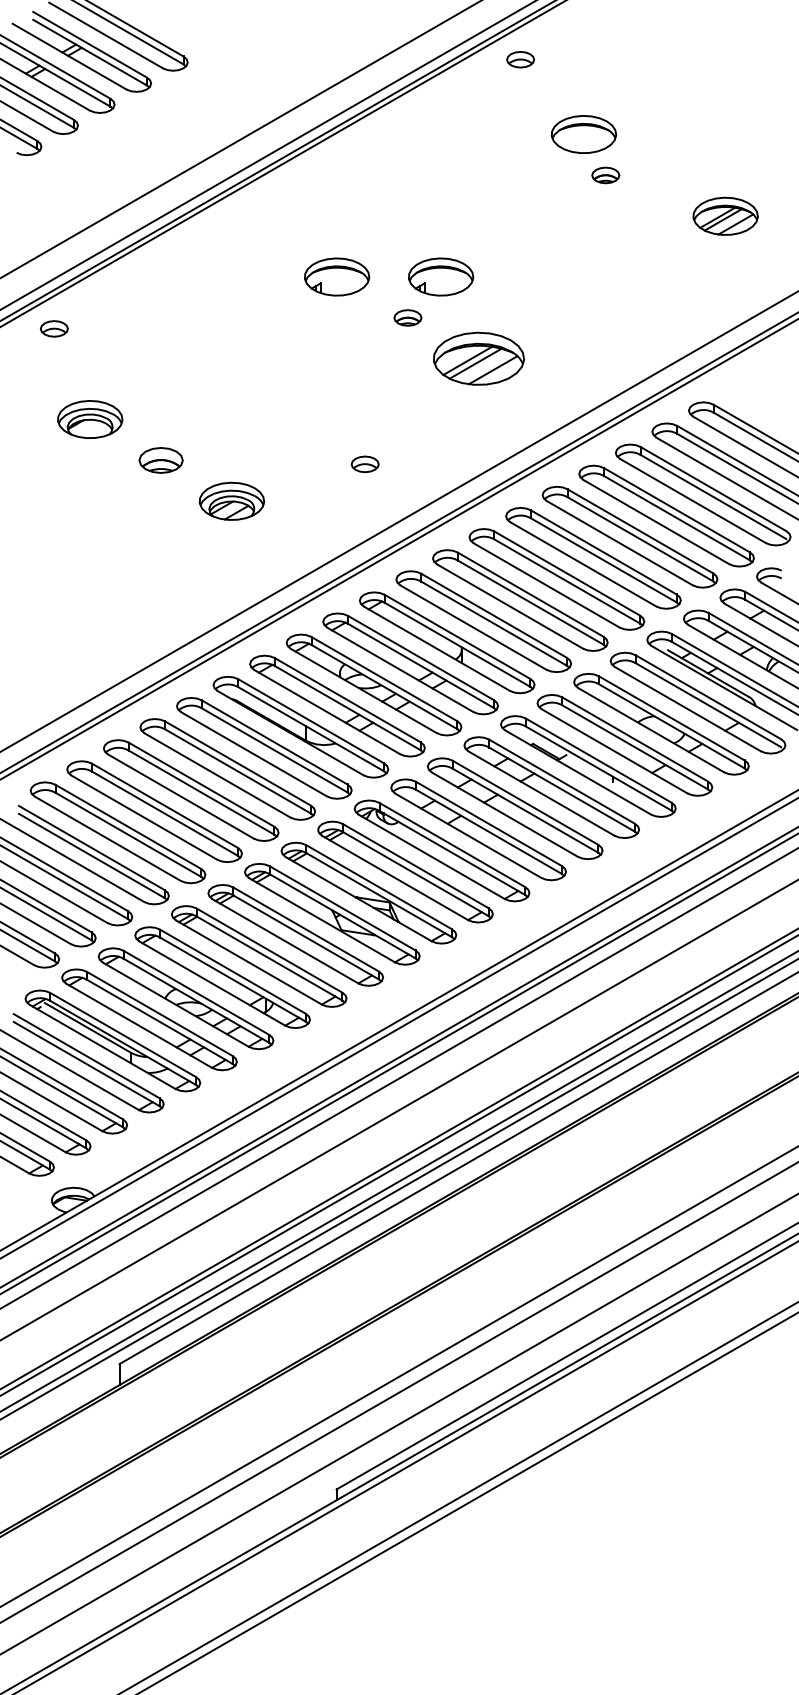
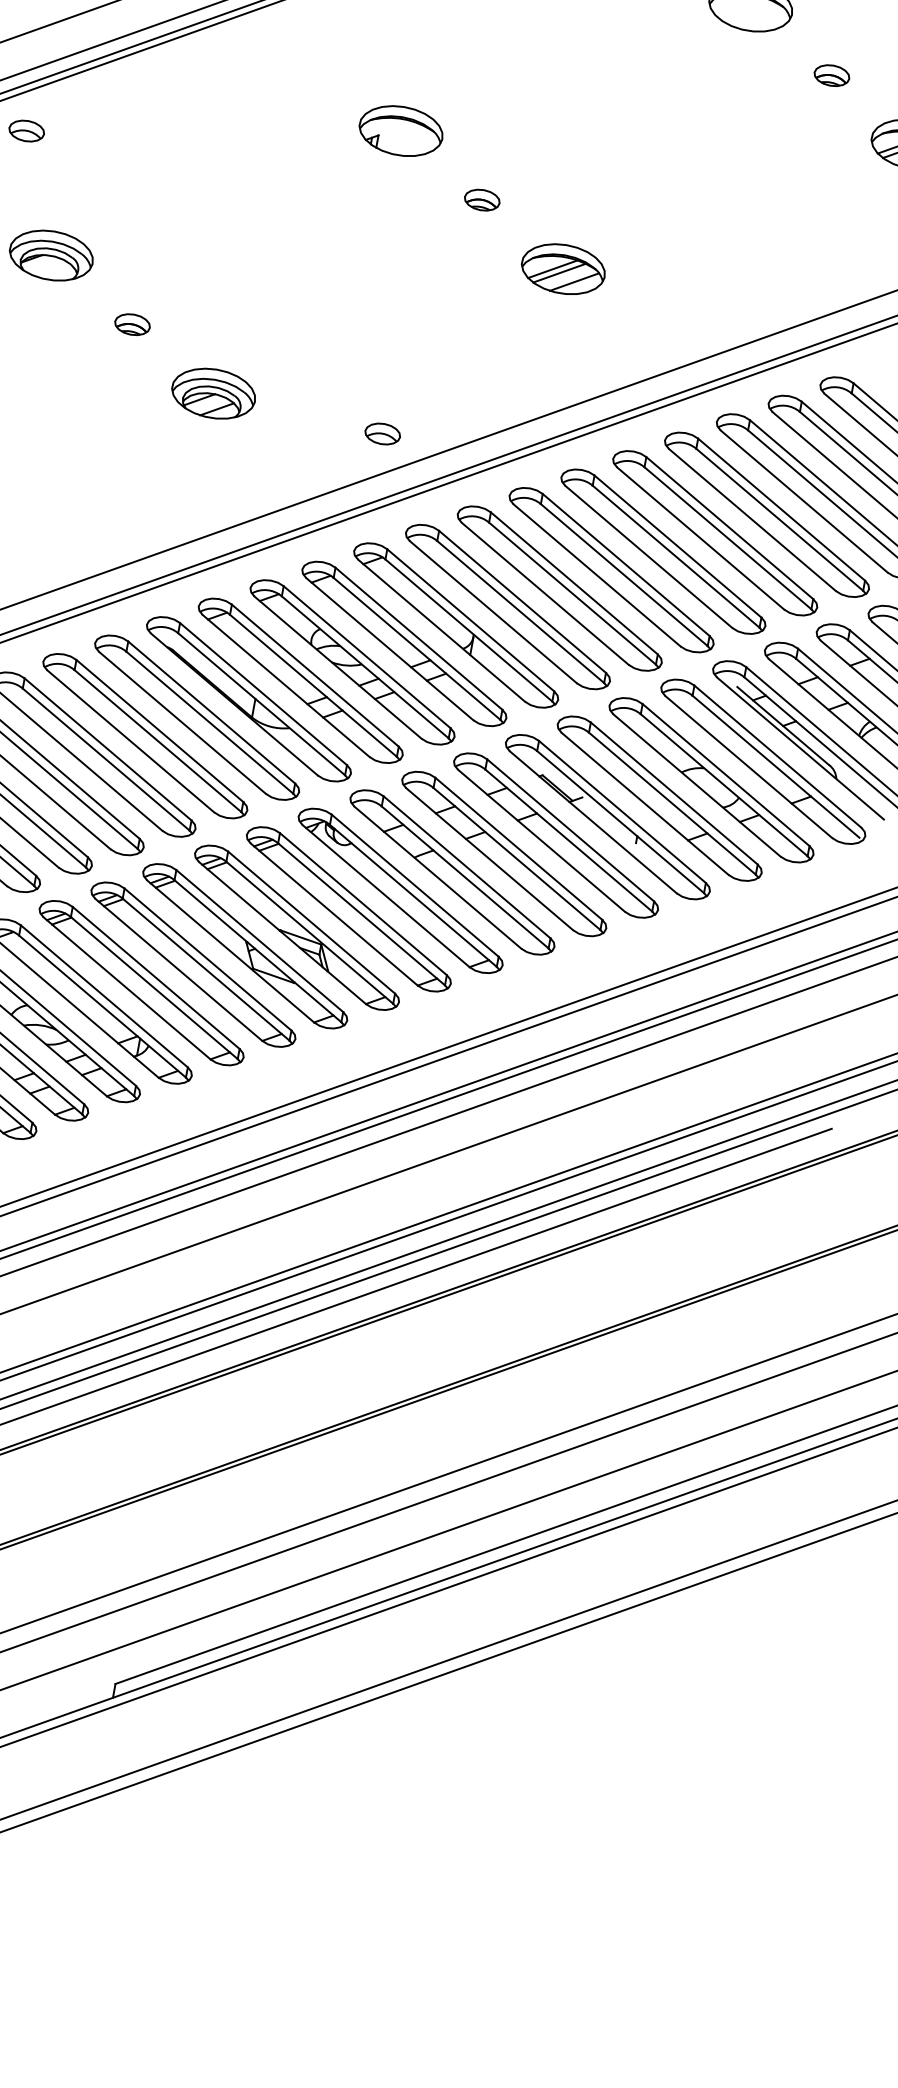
part: (605, 175) -> (831, 75), moved
part: (441, 276) -> (534, 154), removed
part: (478, 358) -> (563, 268), size x0.71
part: (160, 460) -> (131, 324), size x0.62
part: (364, 464) -> (381, 434), moved

